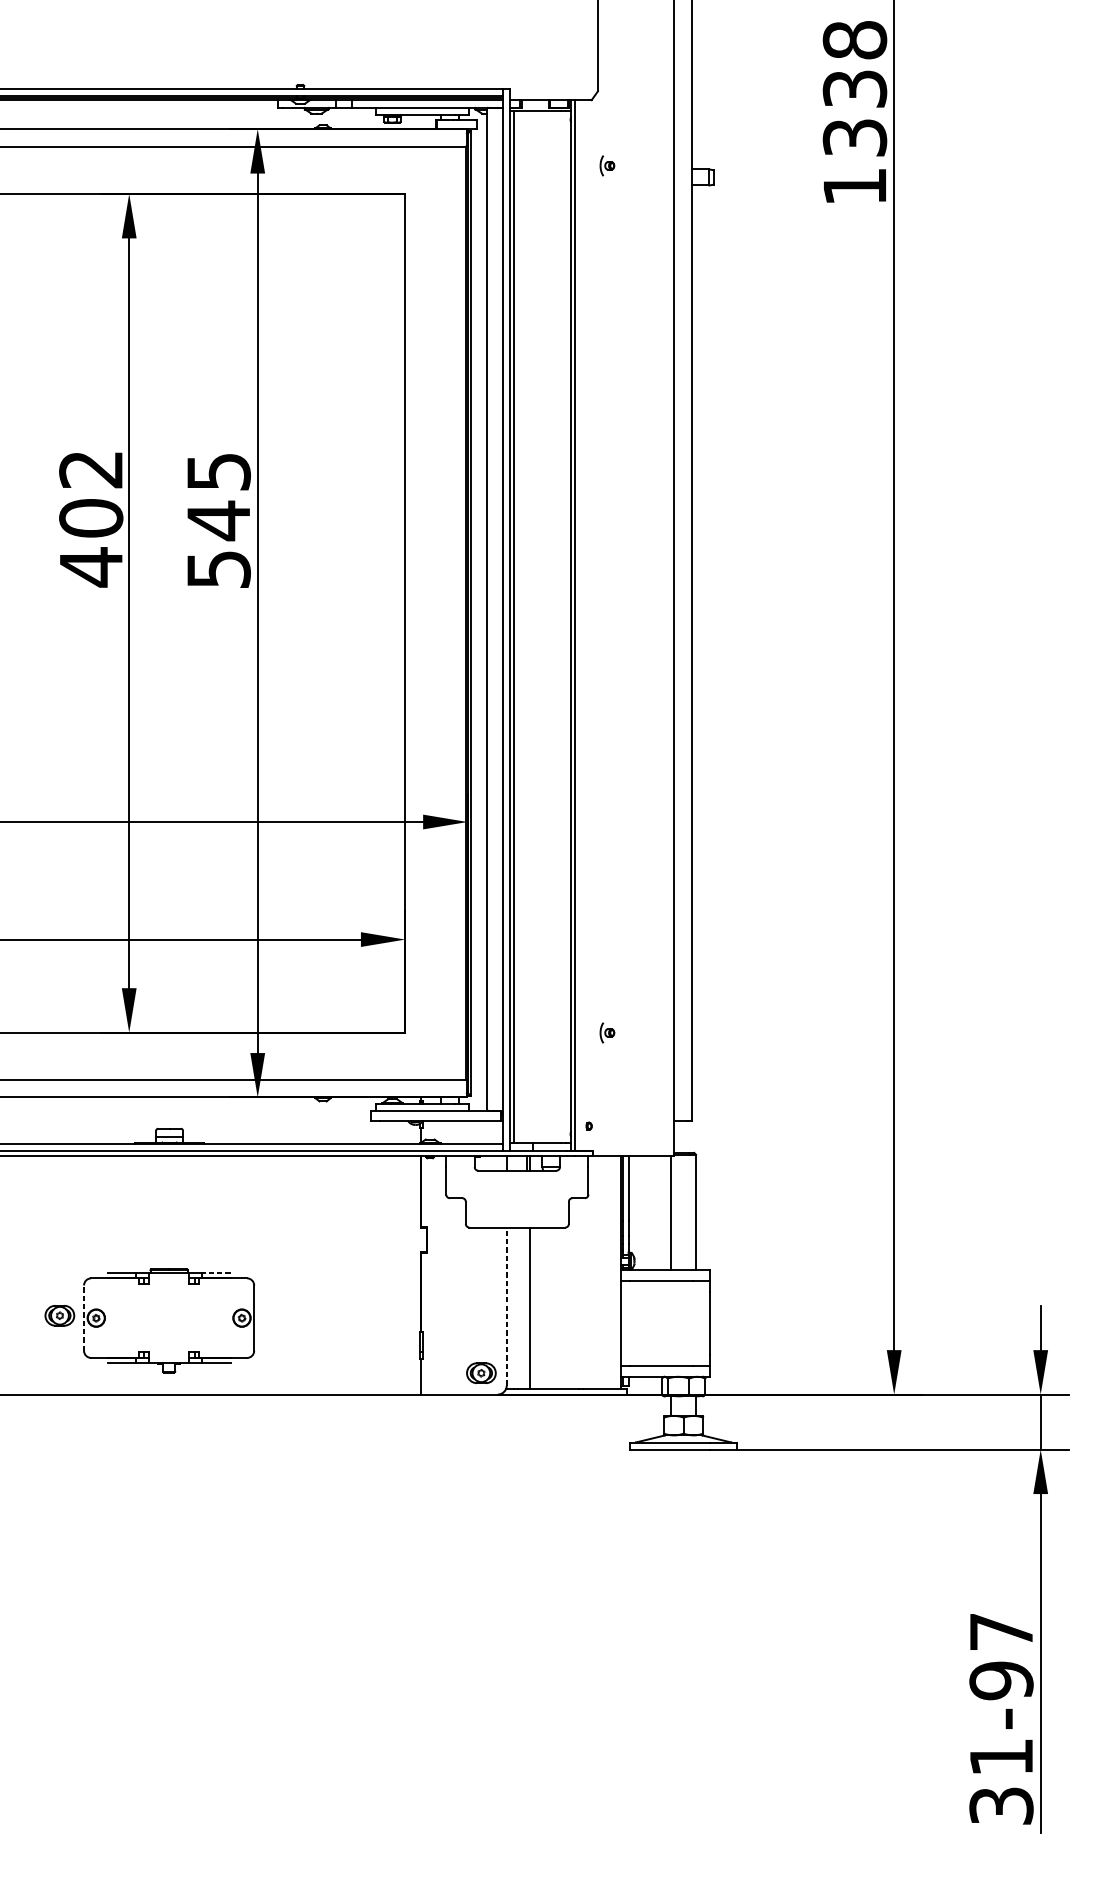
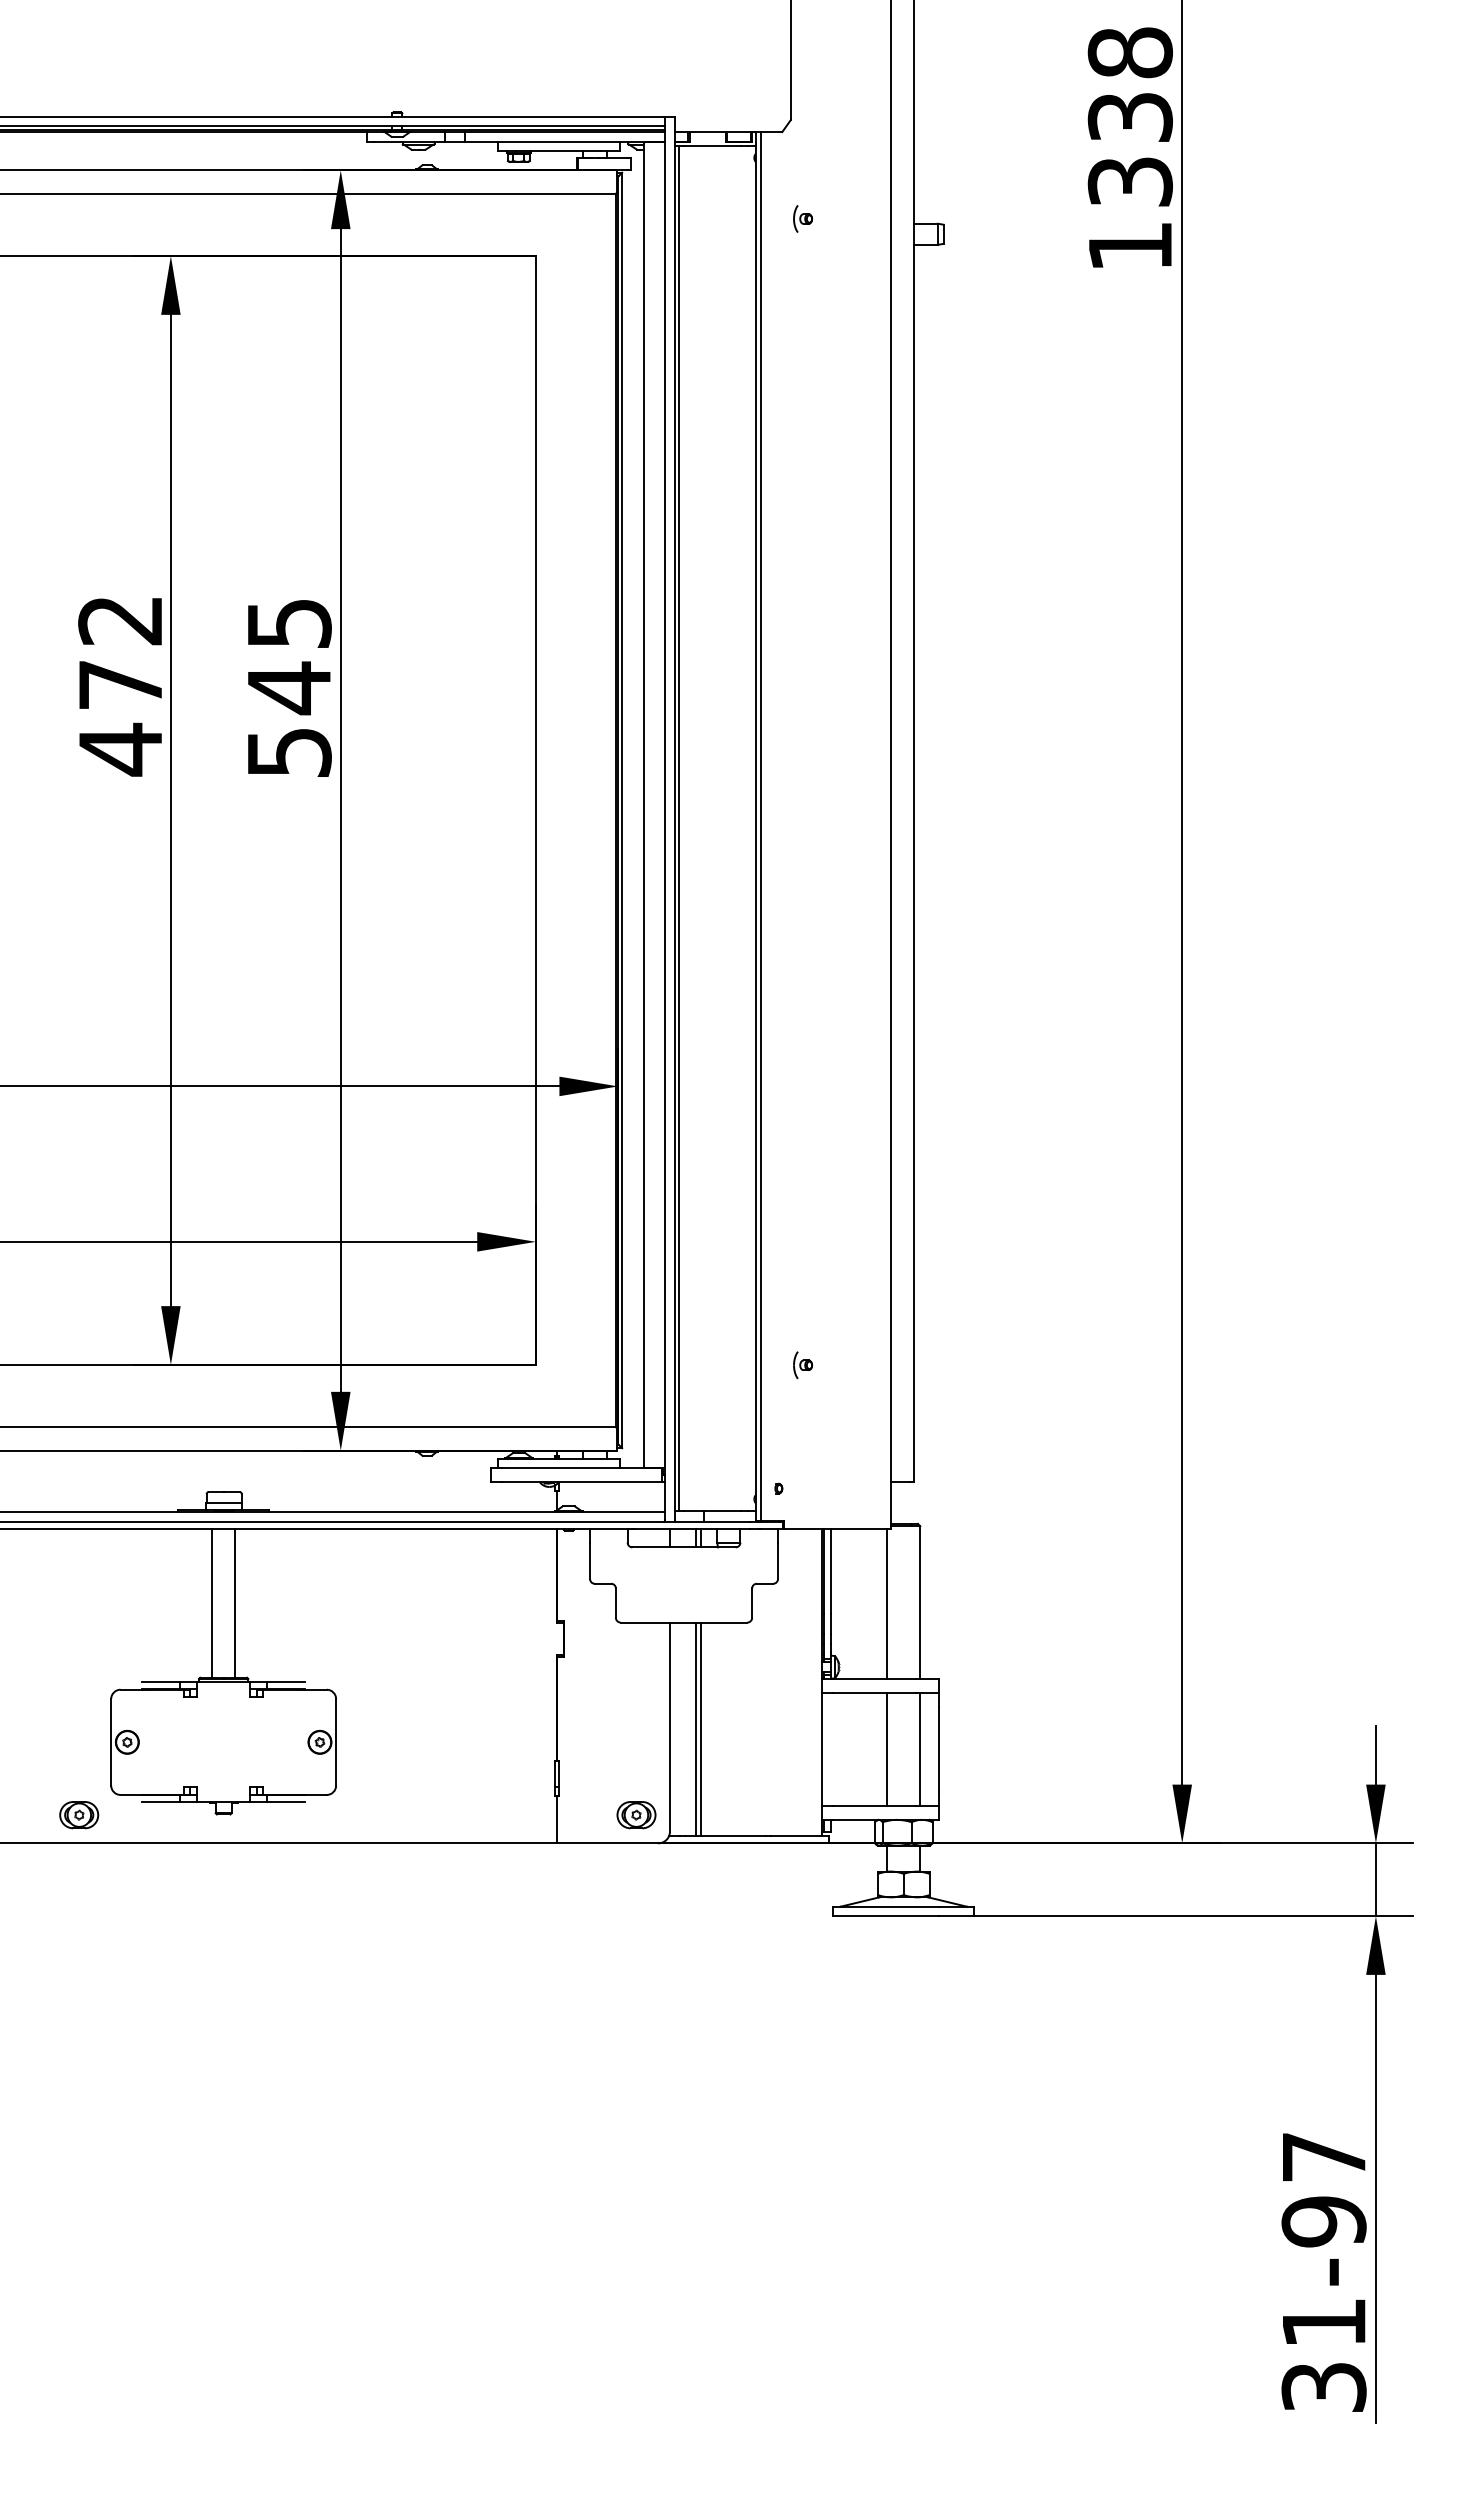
text: (91, 518) -> (120, 684), 402 -> 472
line: (159, 1212) -> (211, 1602), added
line: (178, 1212) -> (235, 1602), added
line: (216, 1272) -> (286, 1682), dashed -> solid
line: (506, 1306) -> (669, 1727), dashed -> solid
line: (526, 1308) -> (696, 1729), added
part: (60, 1316) -> (79, 1815), moved
line: (84, 1317) -> (111, 1741), dashed -> solid
line: (671, 1323) -> (887, 1749), added
line: (696, 1323) -> (920, 1749), added

